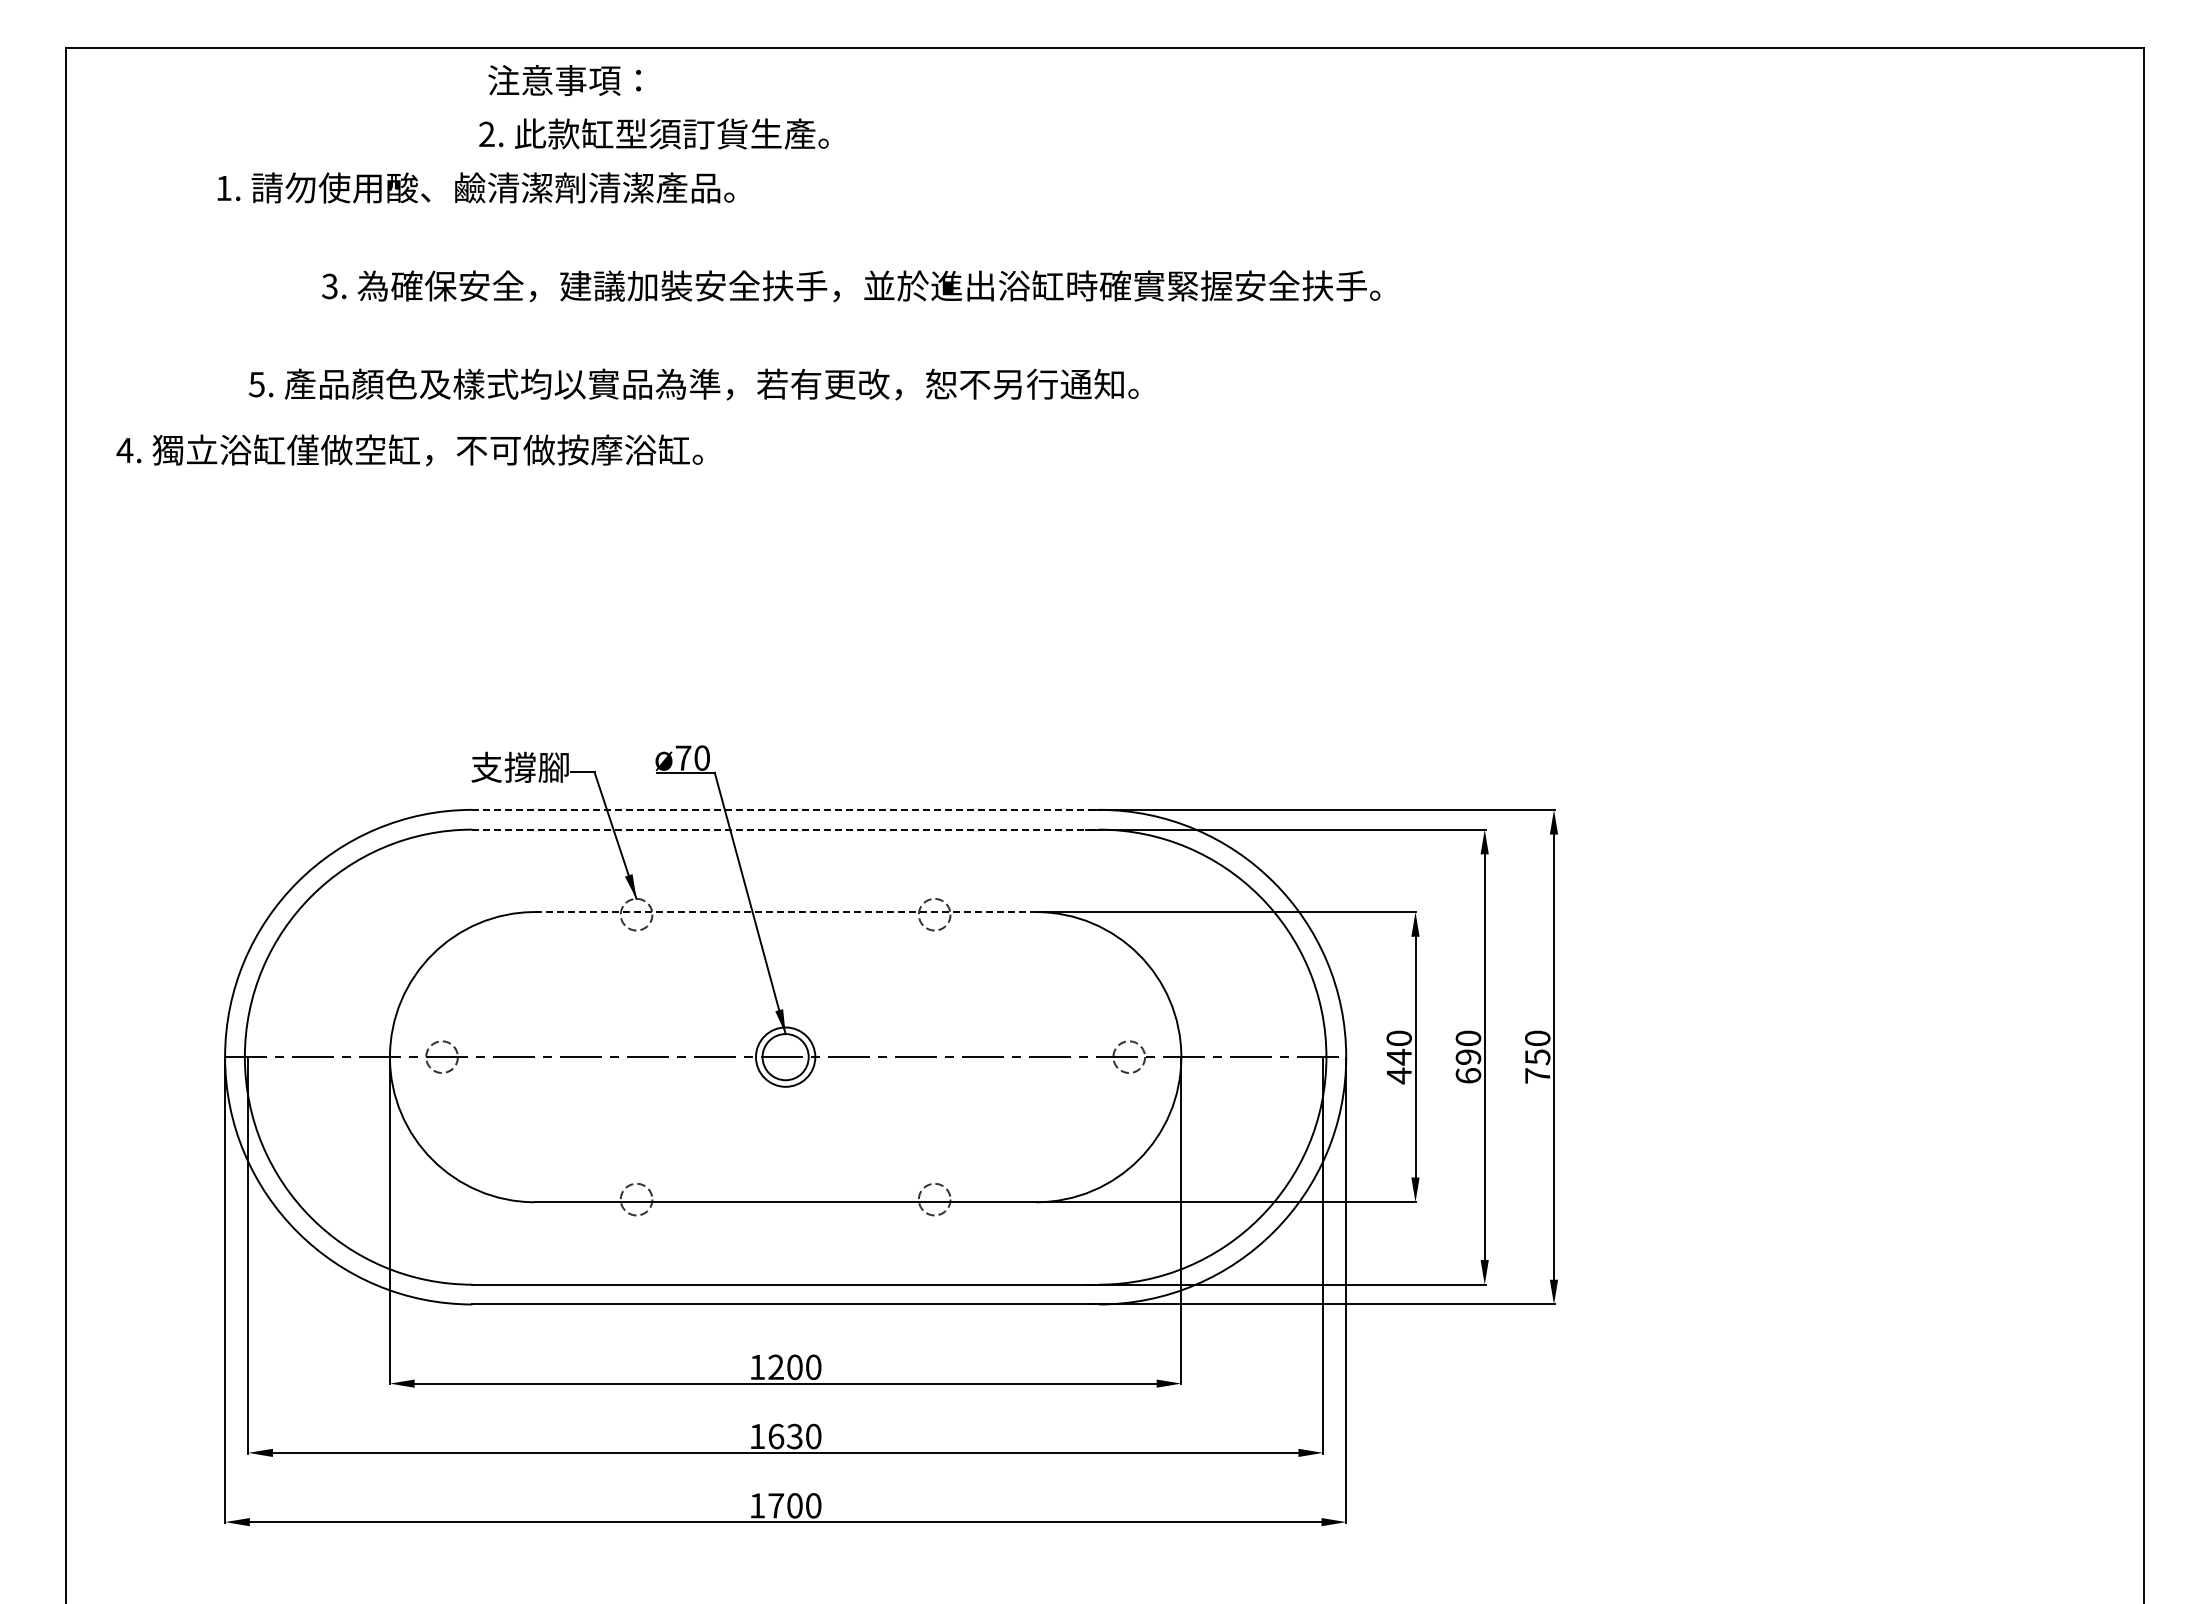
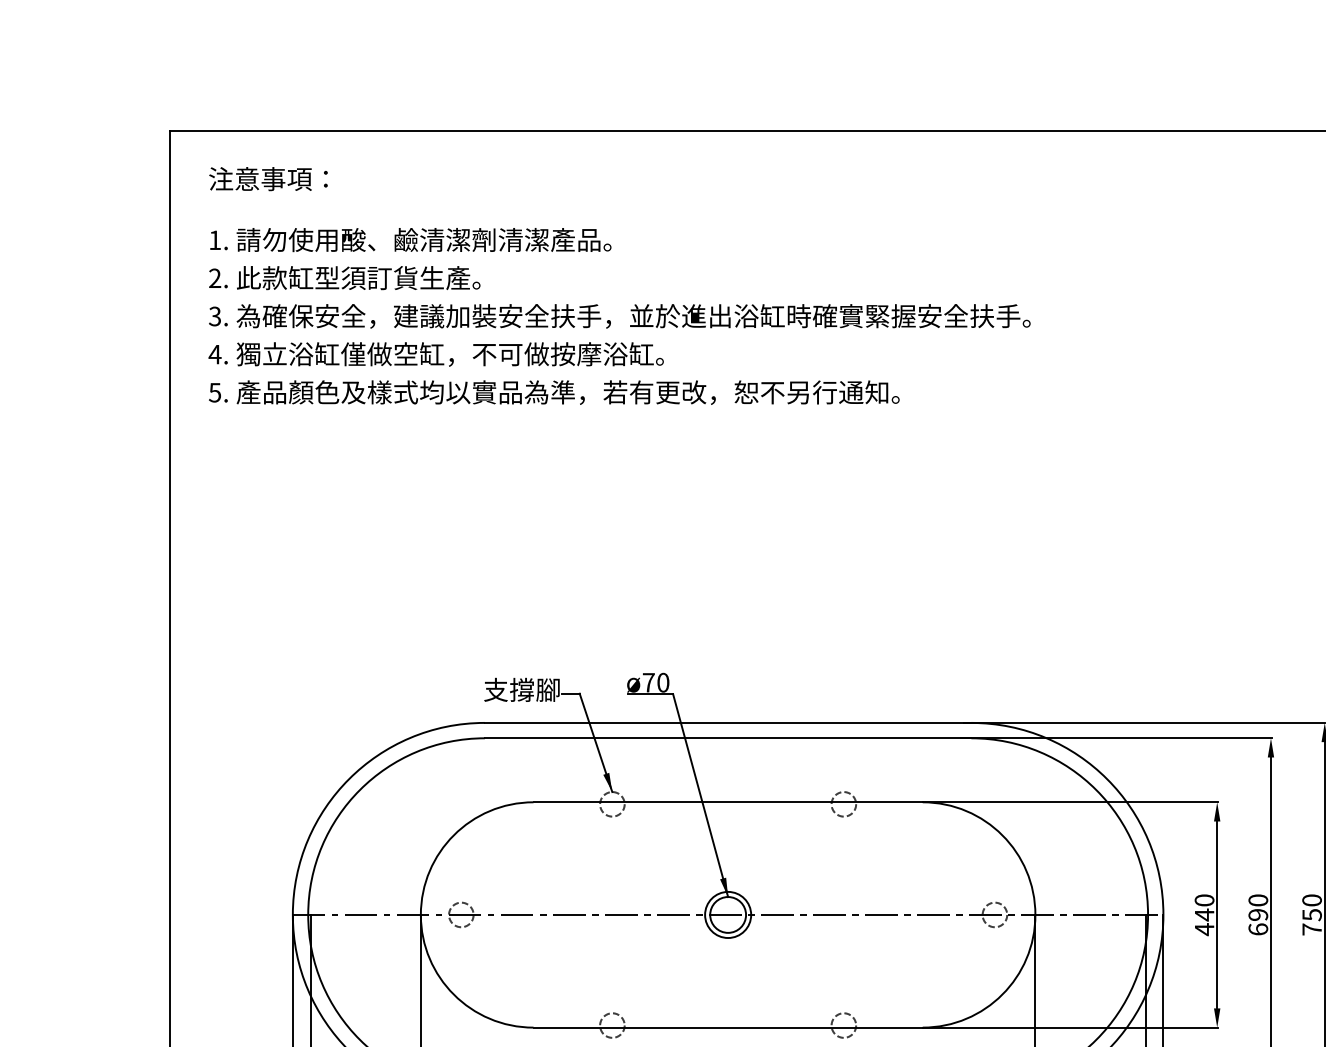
text: (564, 80) -> (268, 179), moved
text: (653, 133) -> (344, 277), moved
text: (475, 187) -> (410, 239), moved
text: (851, 286) -> (620, 316), moved
text: (693, 384) -> (554, 392), moved
text: (409, 450) -> (436, 354), moved
line: (786, 809) -> (728, 722), dashed -> solid
line: (786, 829) -> (728, 738), dashed -> solid
line: (785, 912) -> (728, 802), dashed -> solid

